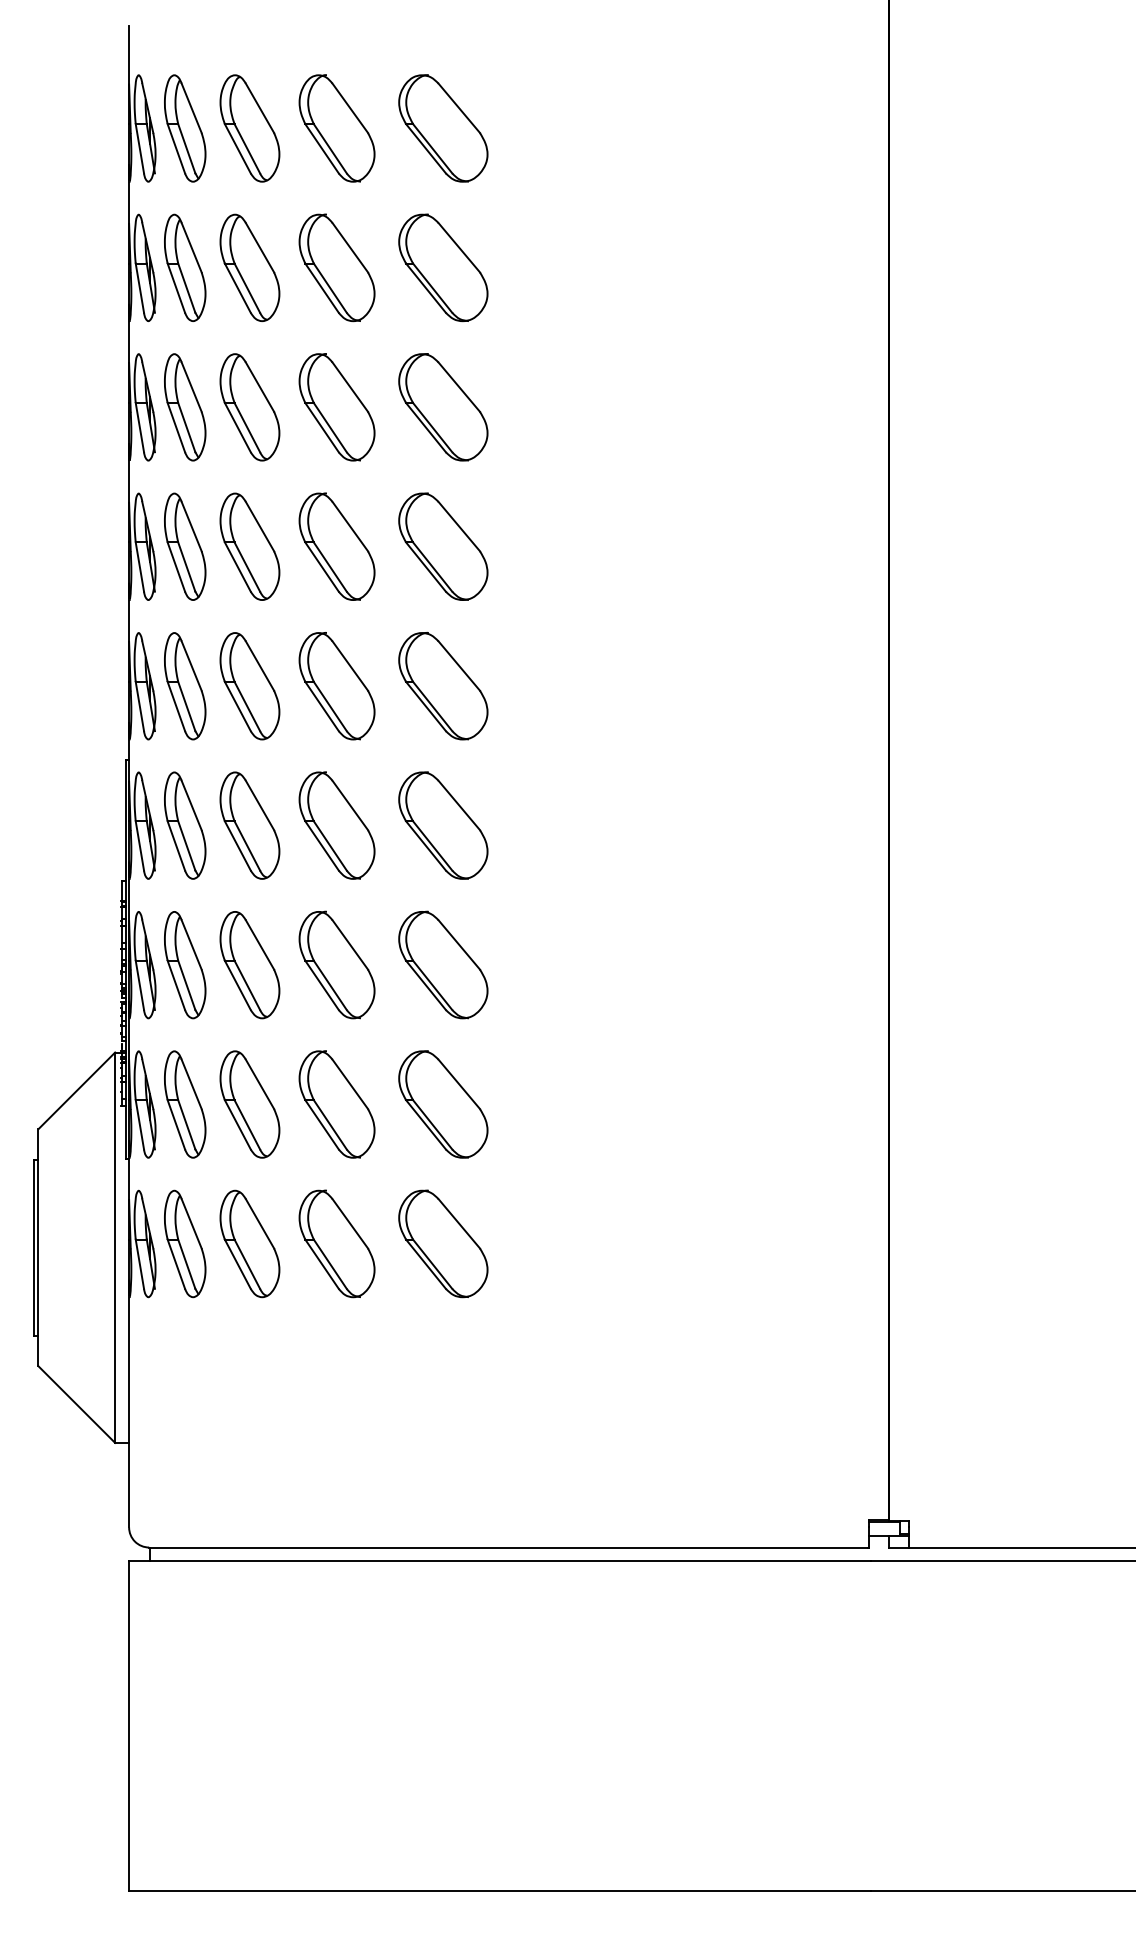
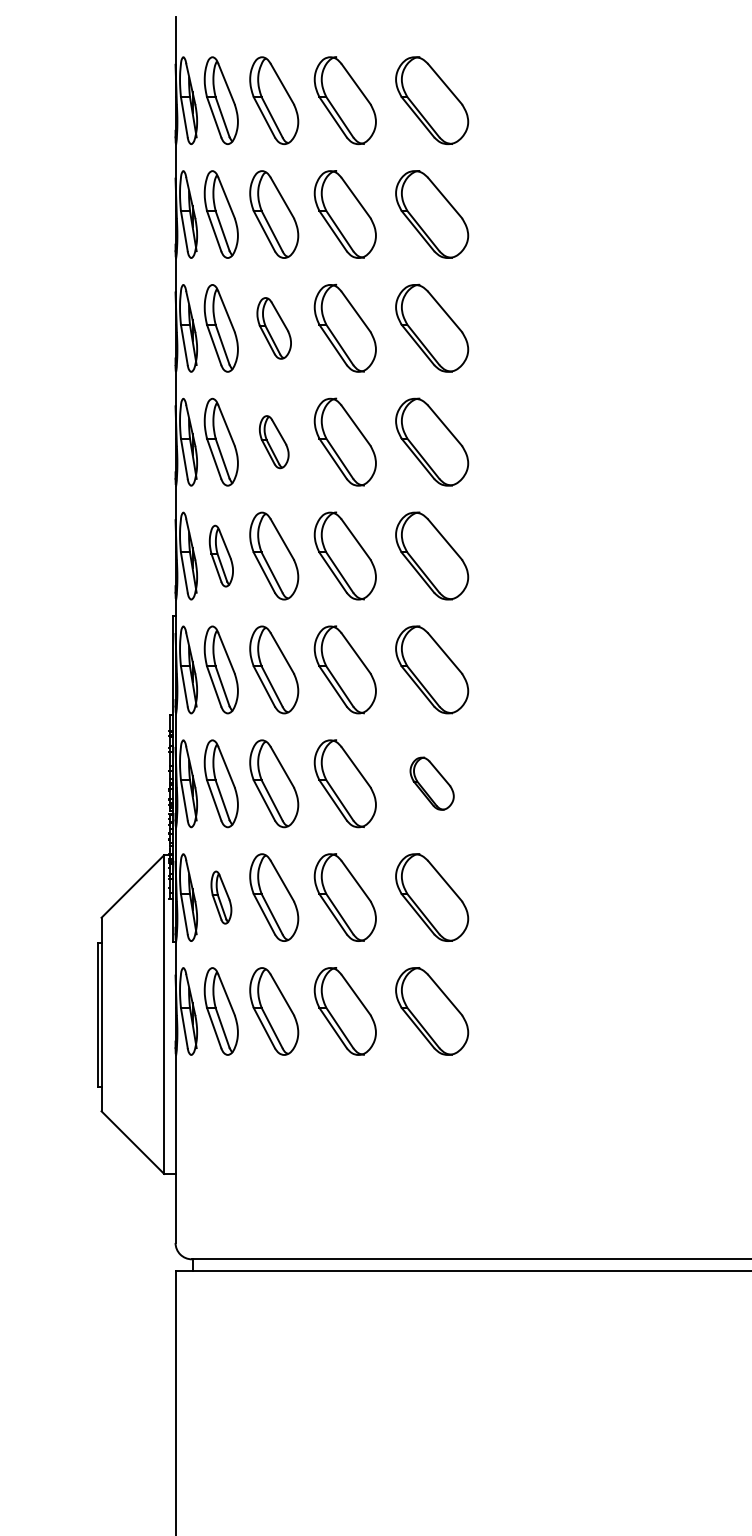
part: (249, 407) -> (273, 328), size x0.7
part: (249, 546) -> (273, 442), size x0.6
part: (185, 686) -> (221, 556), size x0.7
part: (443, 964) -> (432, 783), size x0.6
part: (185, 1104) -> (221, 897), size x0.6

